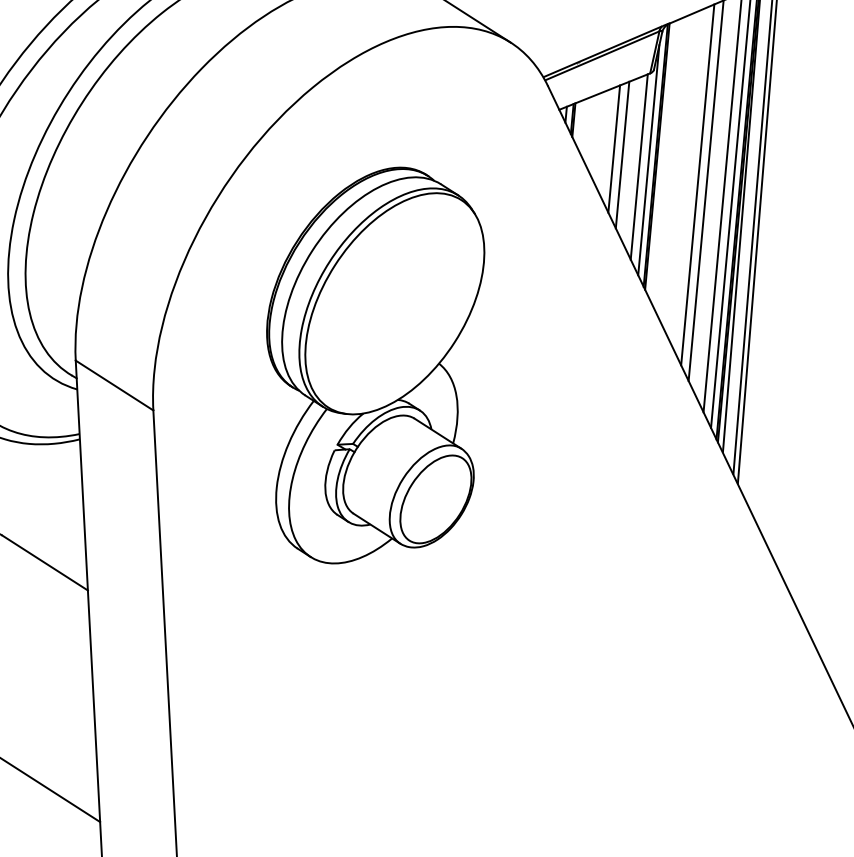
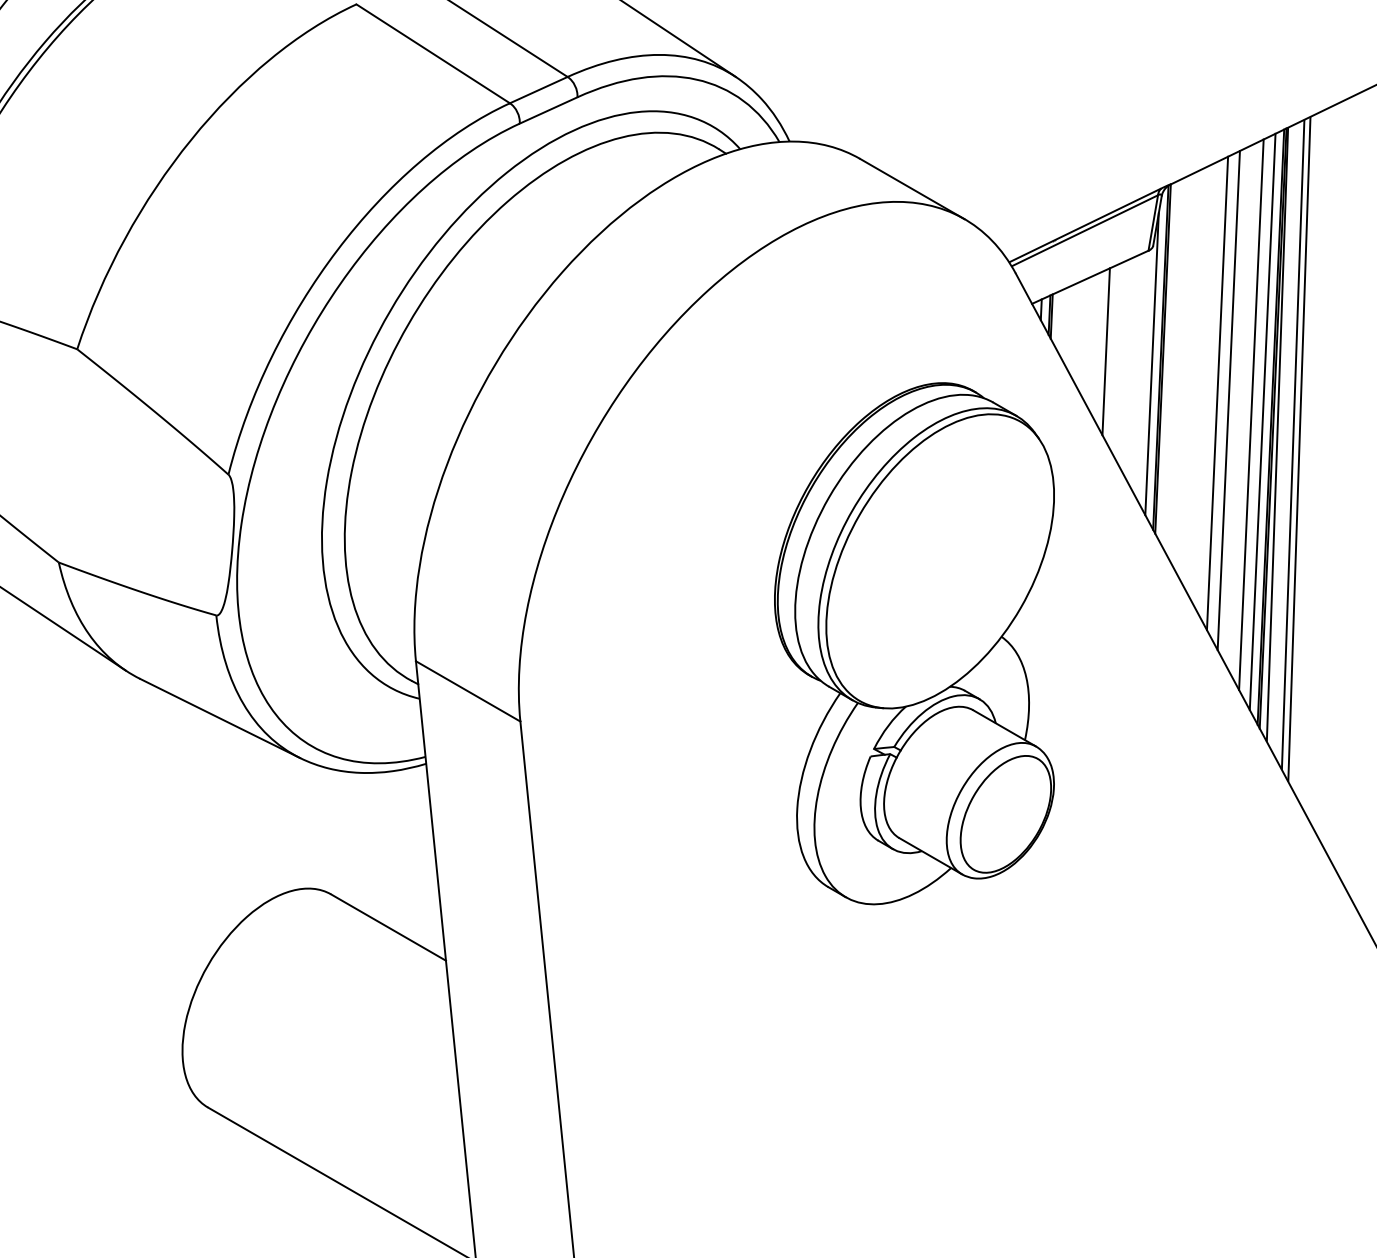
line: (622, 154) -> (1117, 358), removed
line: (638, 166) -> (1139, 373), removed
part: (372, 365) -> (914, 643), moved

